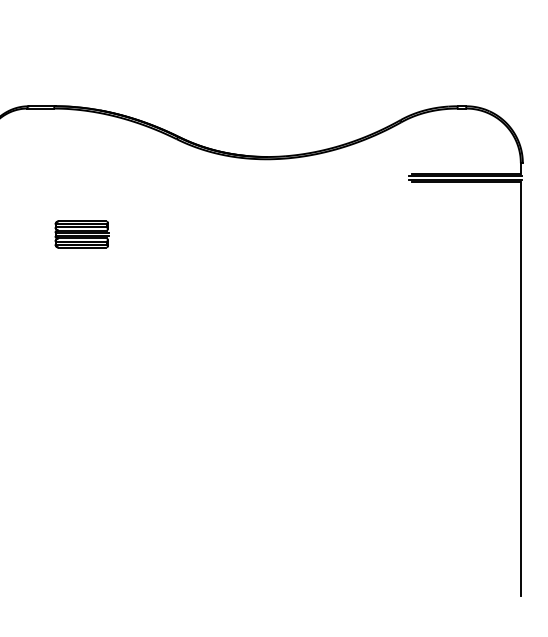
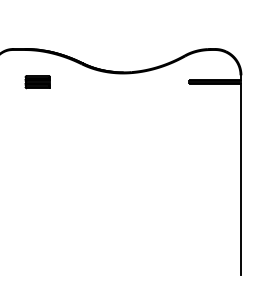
part: (81, 235) -> (37, 82), moved

